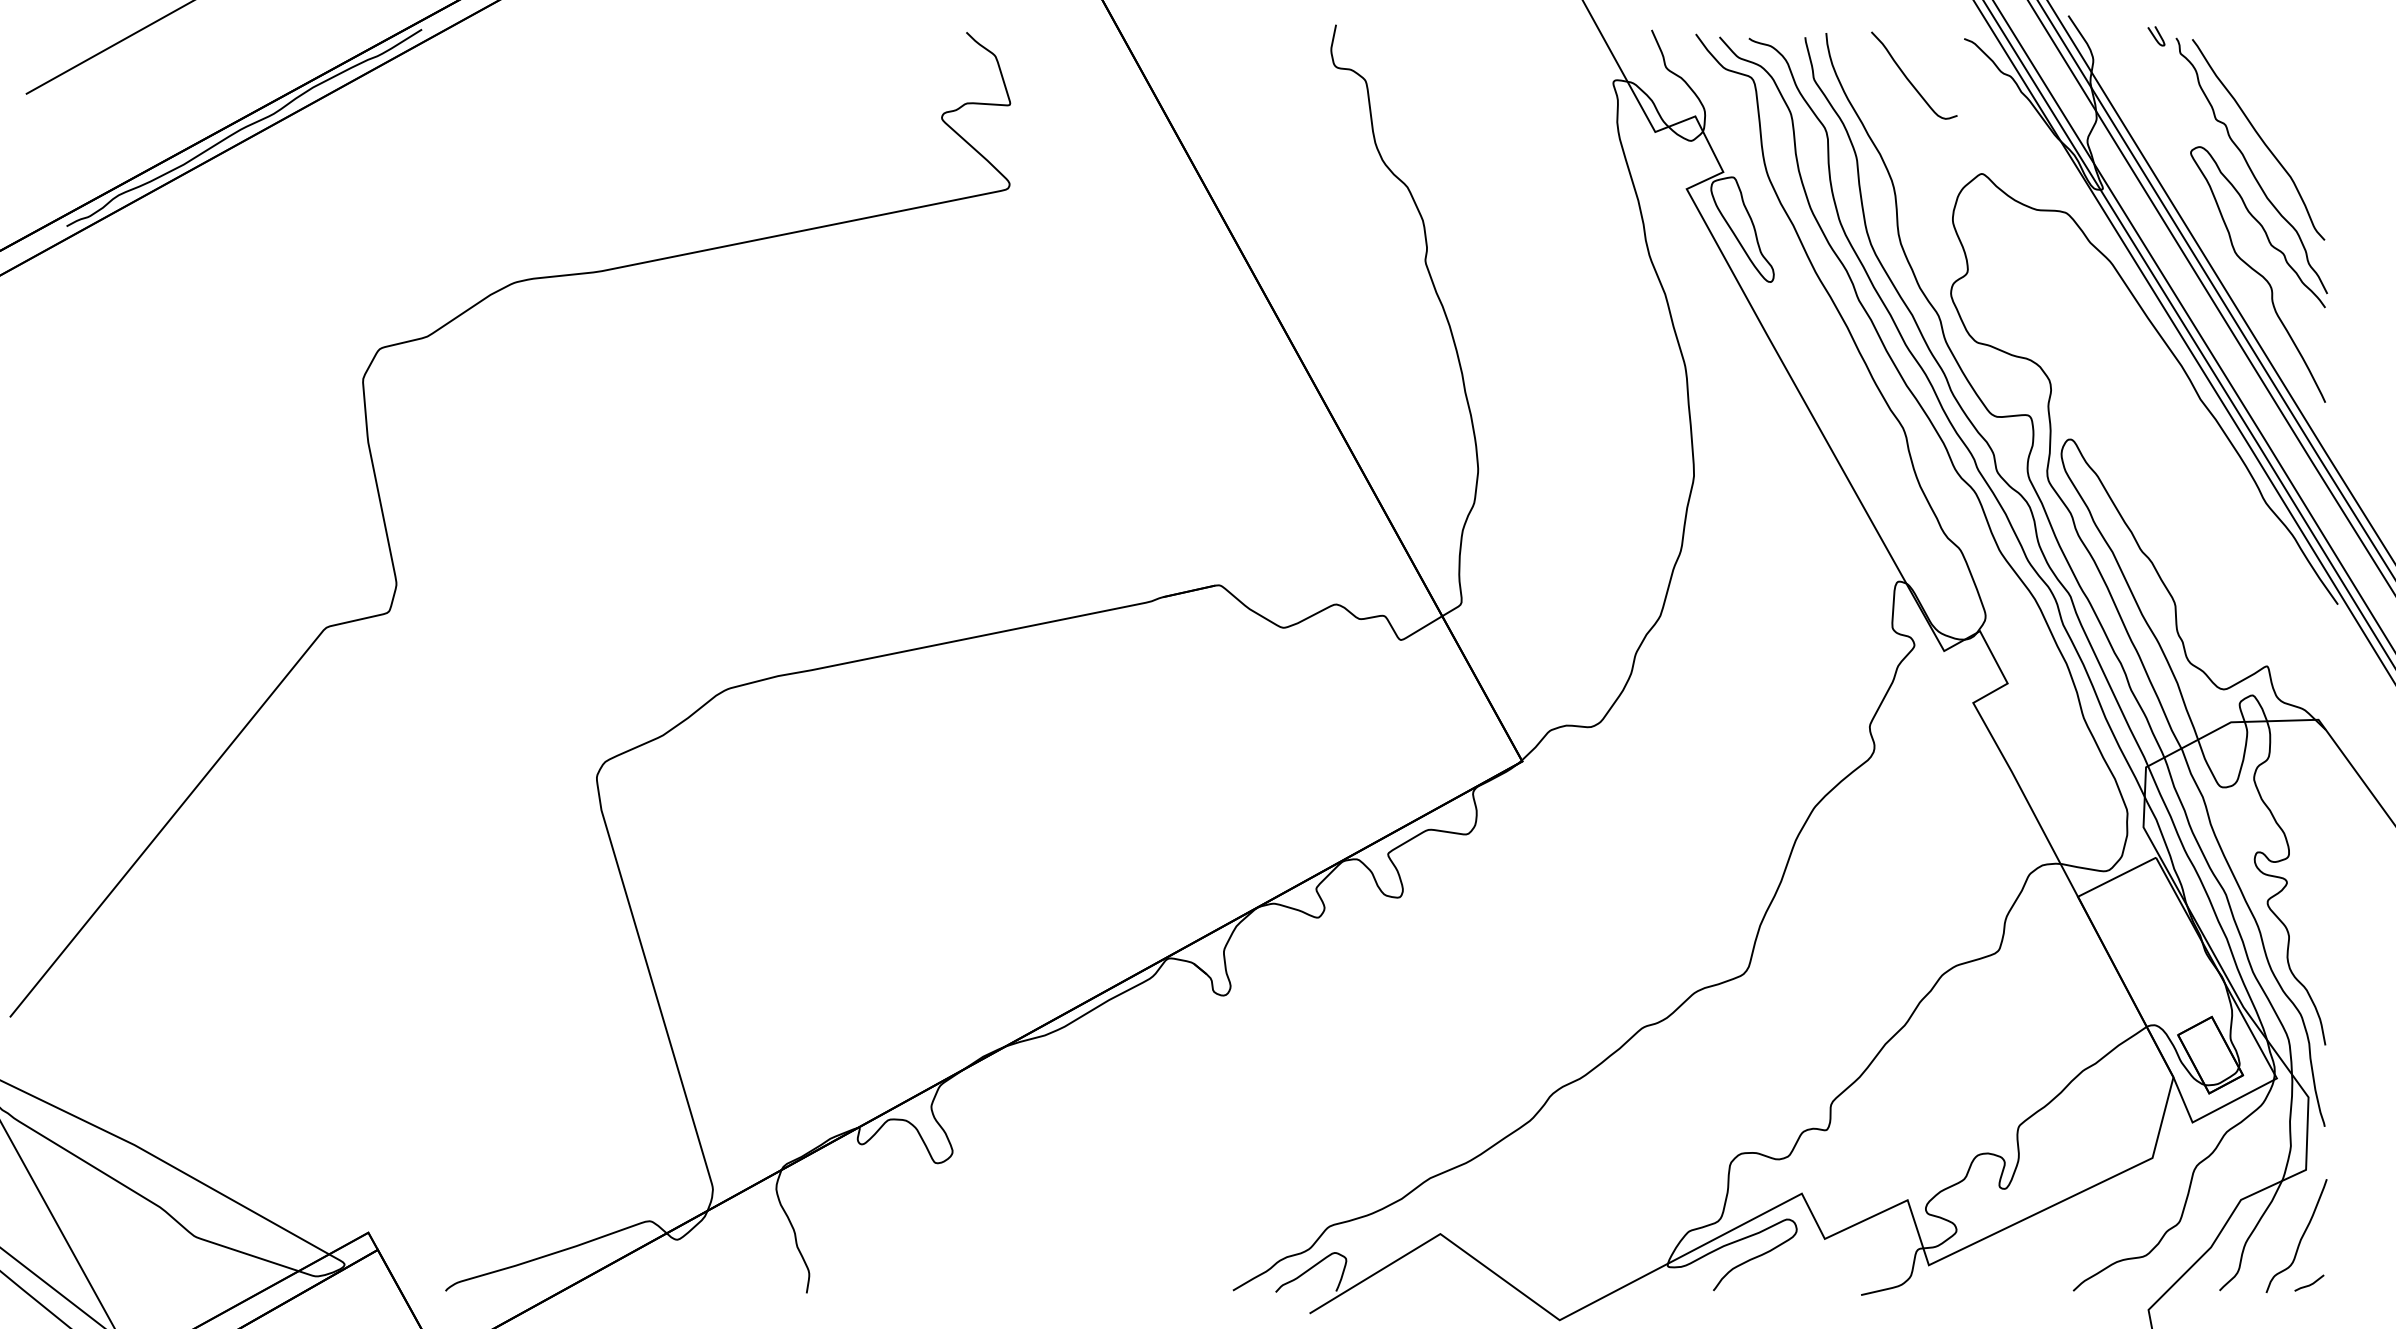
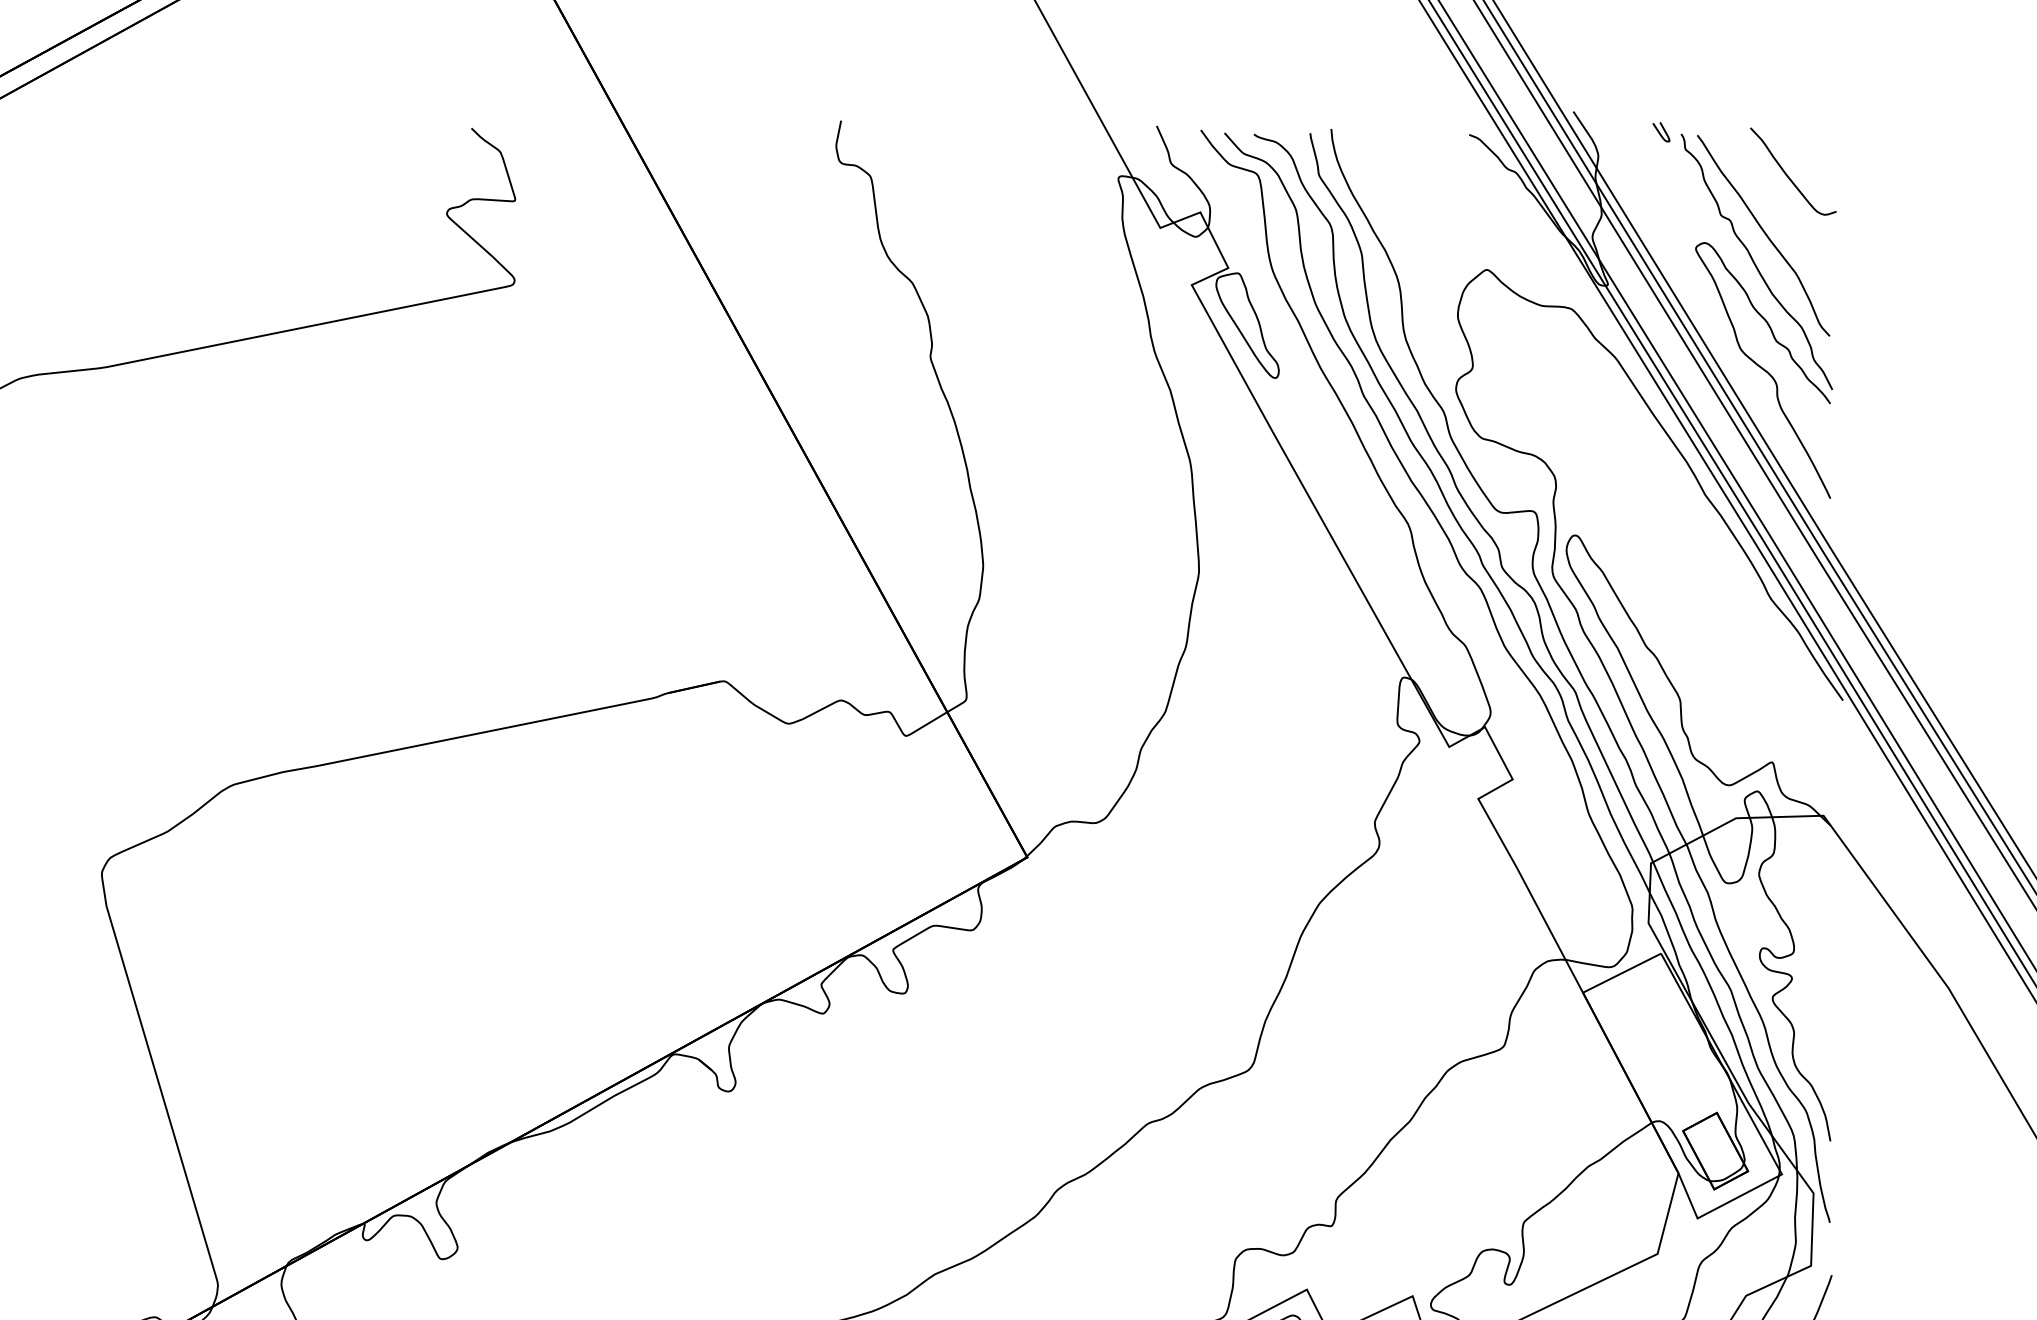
curve: (1909, 79) -> (1788, 175), moved

